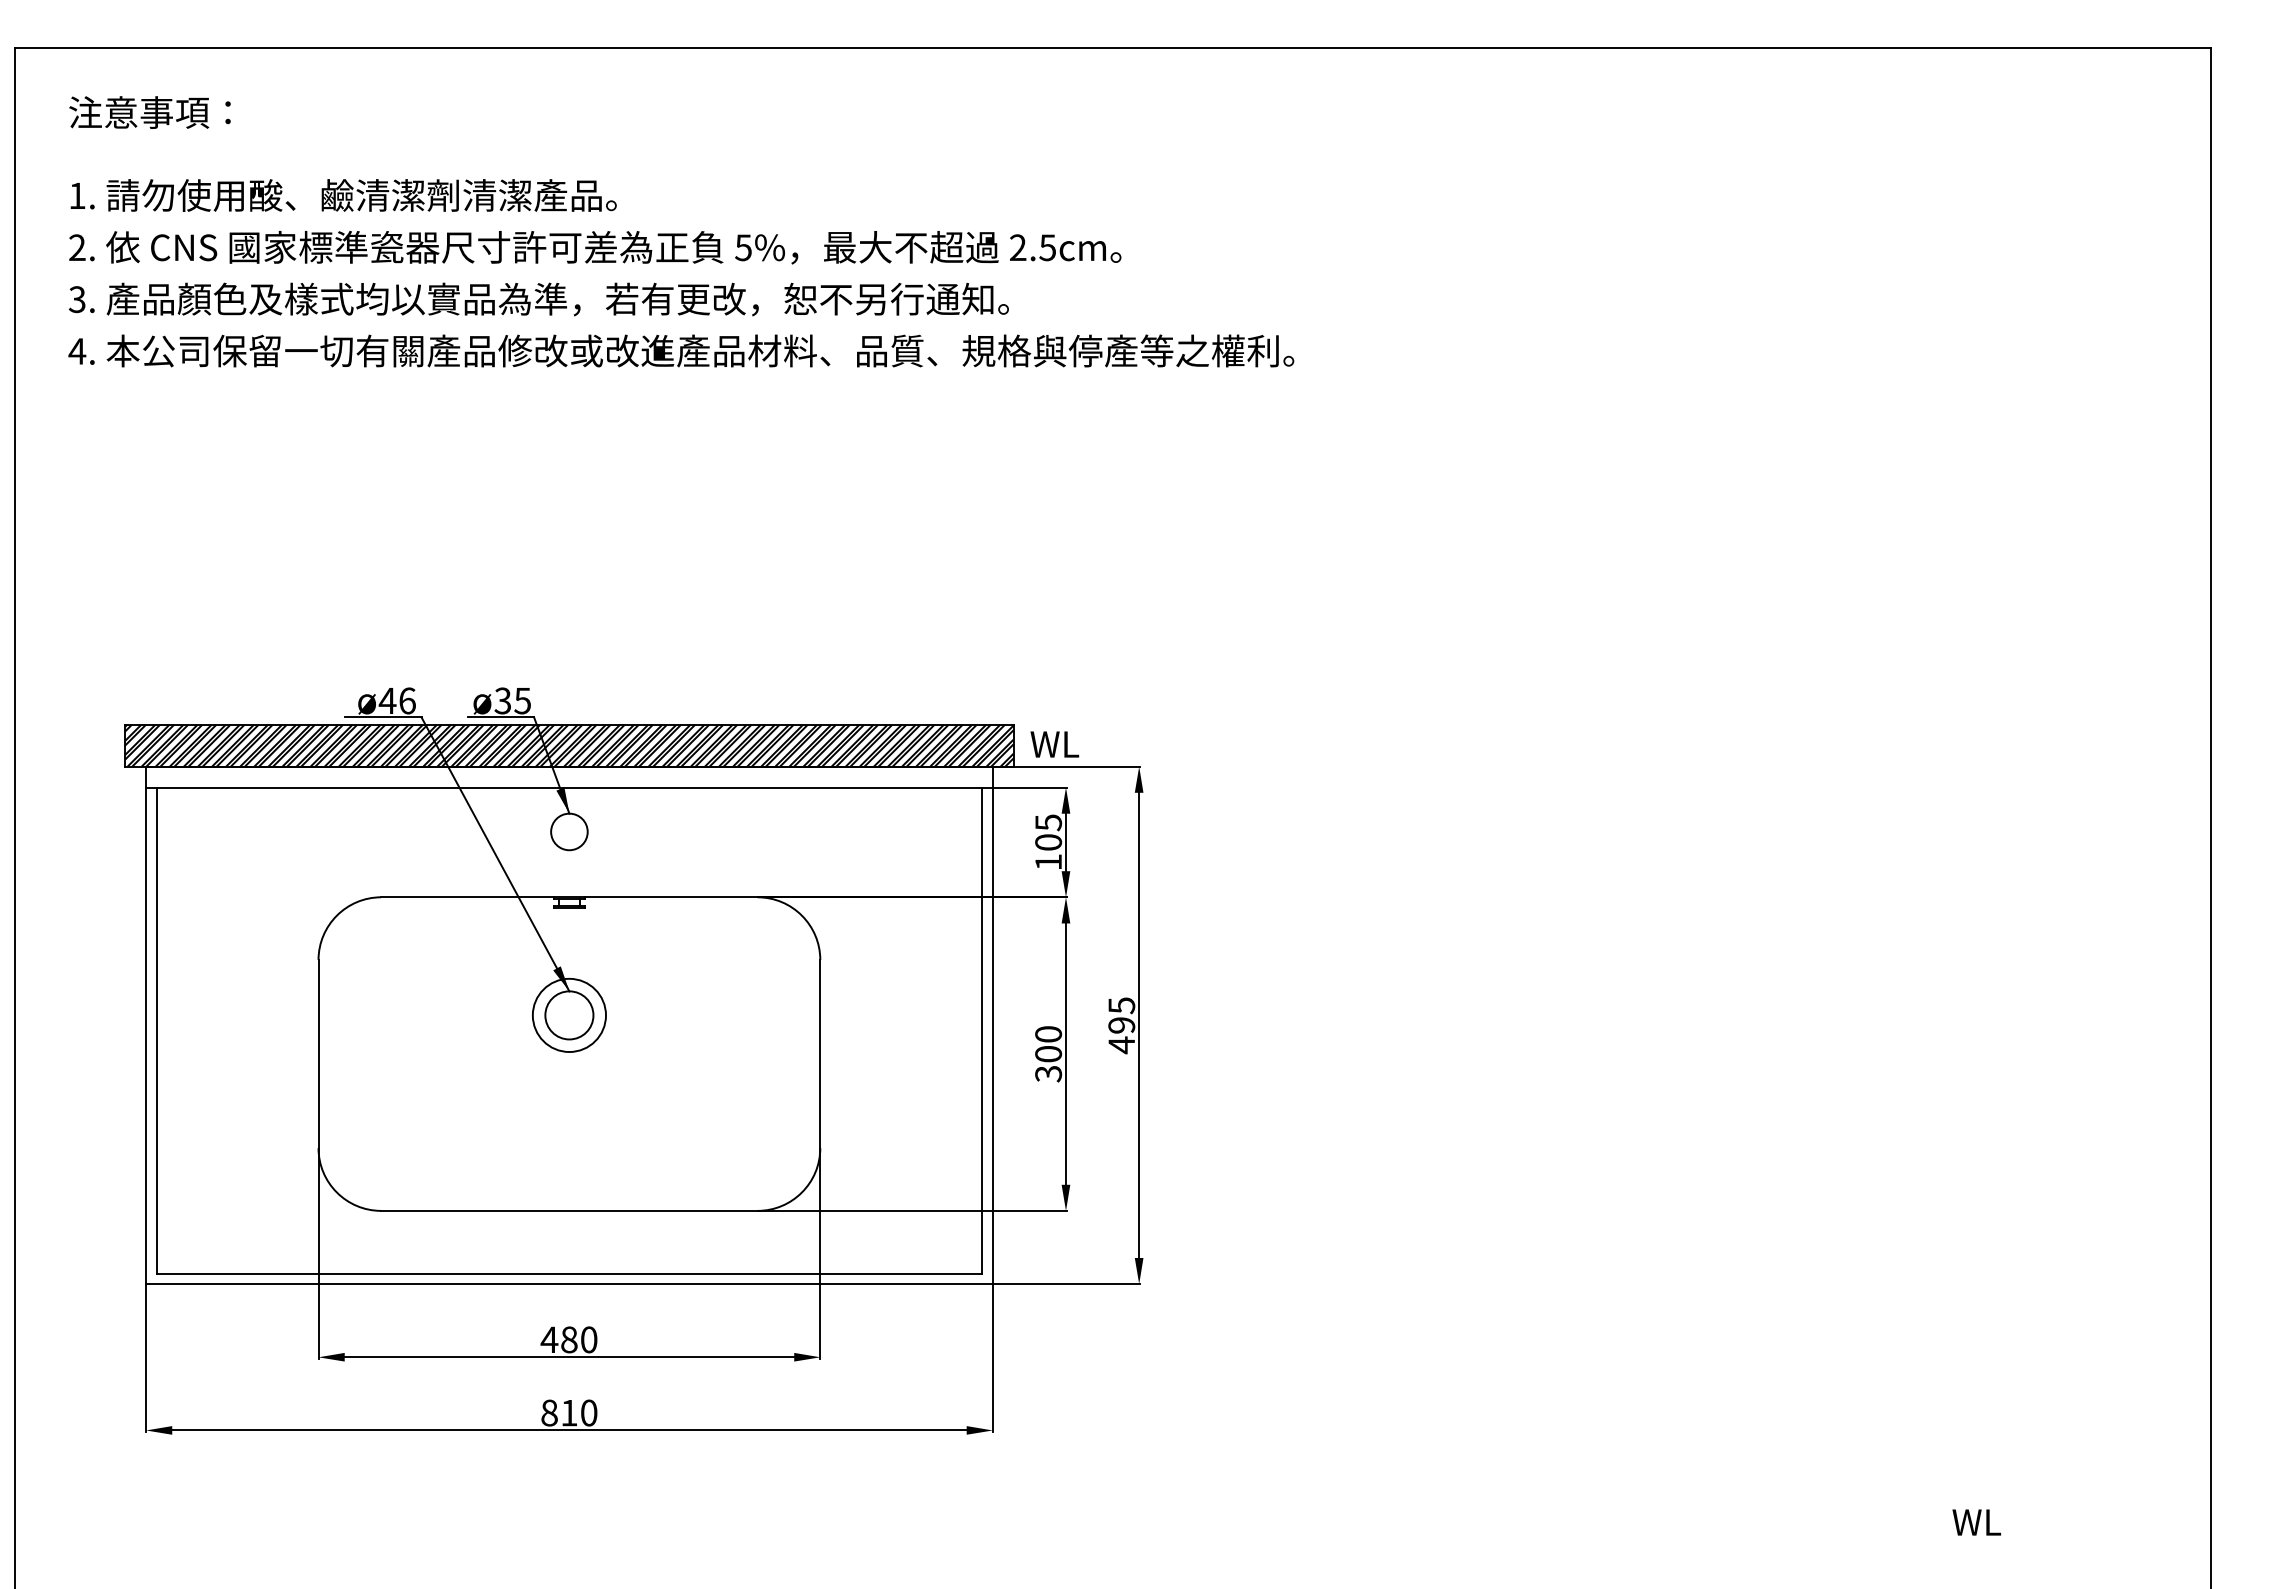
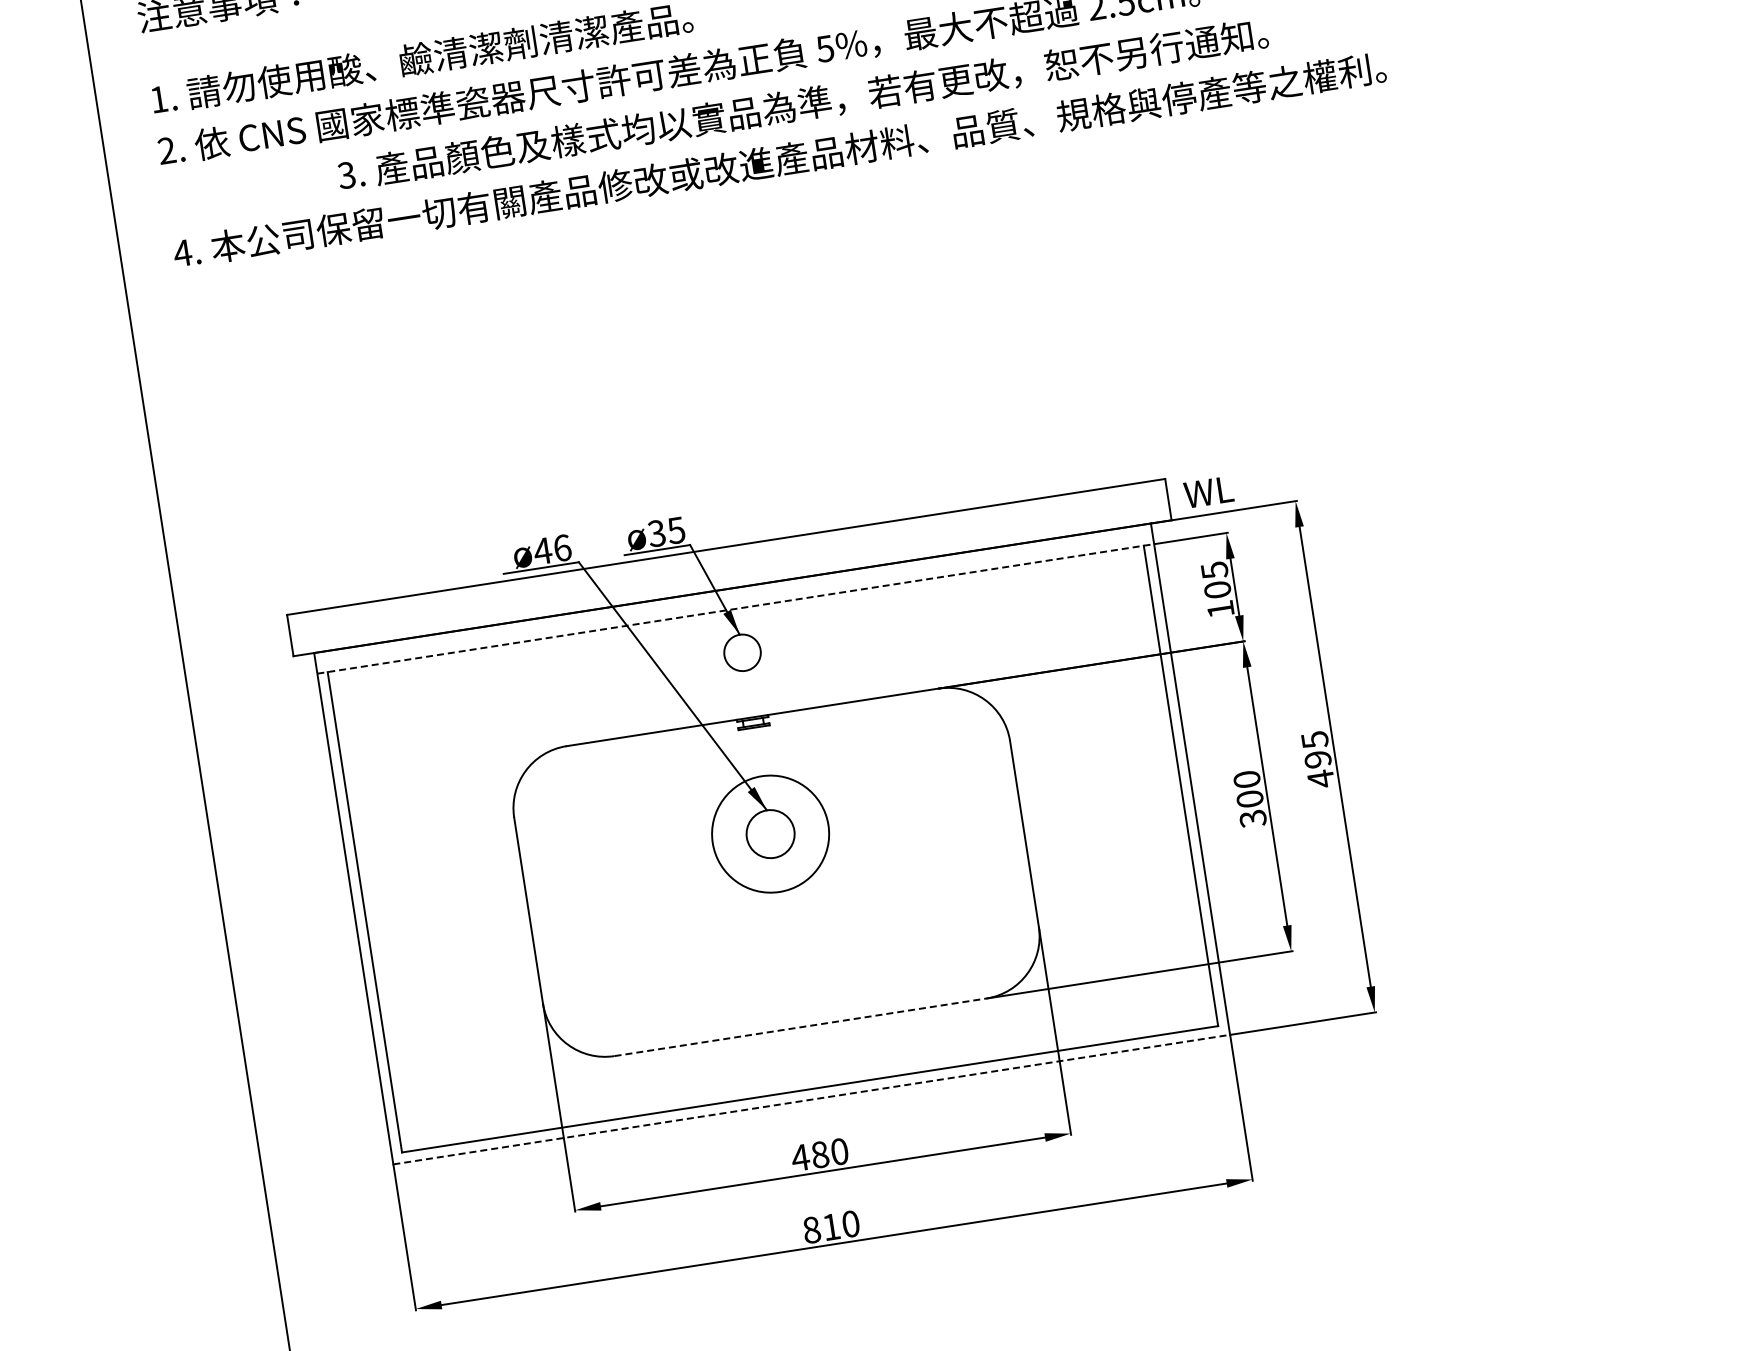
text: (538, 299) -> (802, 104), moved
hatch: (569, 745) -> (729, 567), removed
line: (569, 787) -> (735, 608), solid -> dashed
circle: (569, 1015) -> (770, 834), size x1.6
line: (569, 1210) -> (800, 1026), solid -> dashed
line: (569, 1284) -> (811, 1100), solid -> dashed

